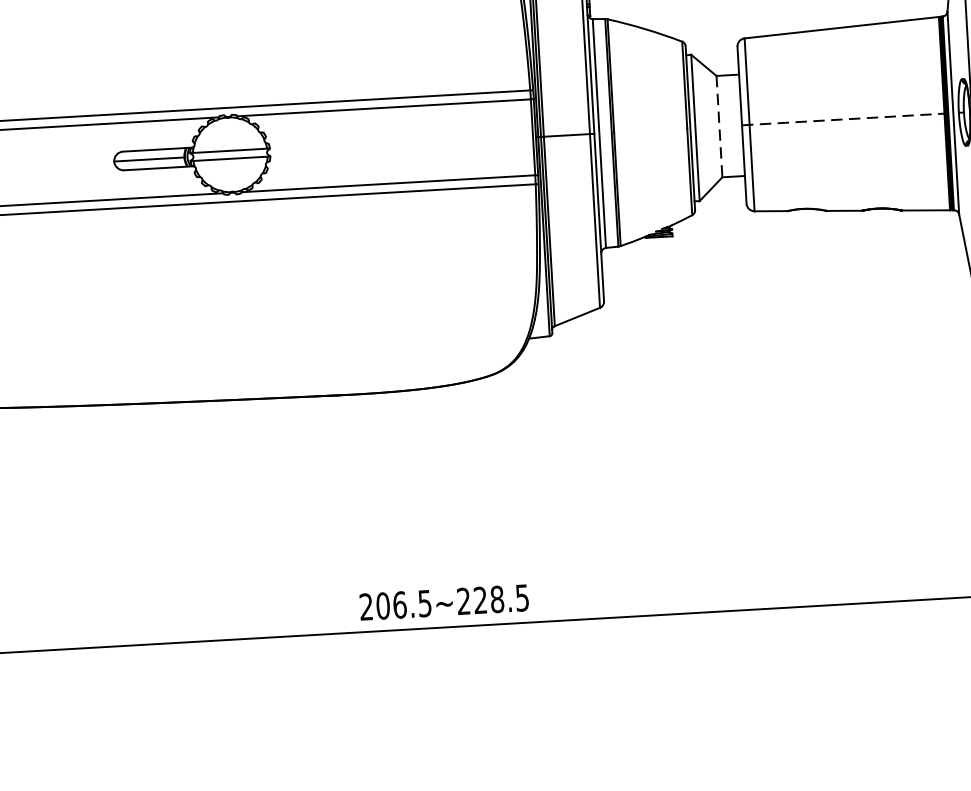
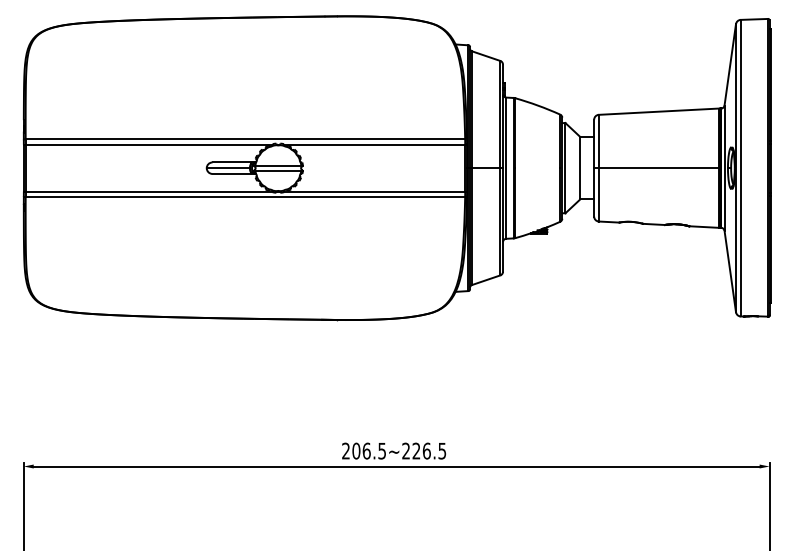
line: (843, 119) -> (656, 168), dashed -> solid
line: (719, 127) -> (580, 168), dashed -> solid
text: (496, 598) -> (426, 450), 206.5~228.5 -> 206.5~226.5

